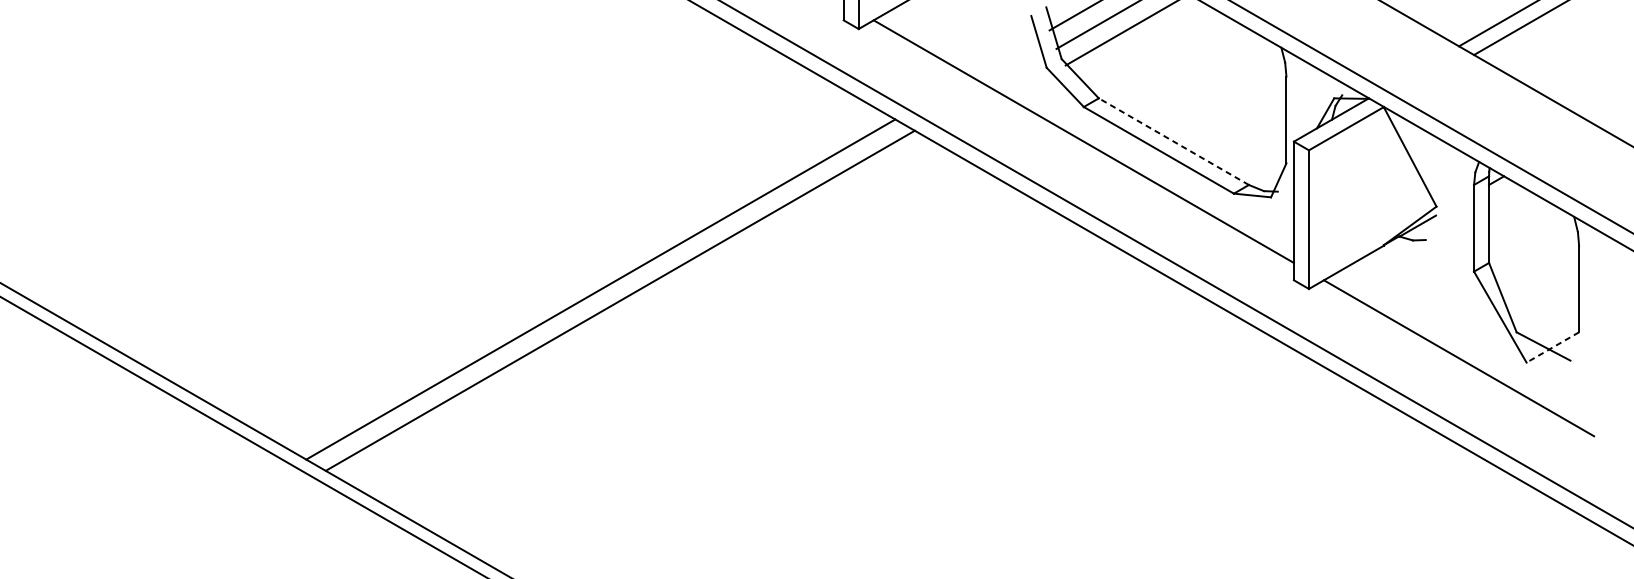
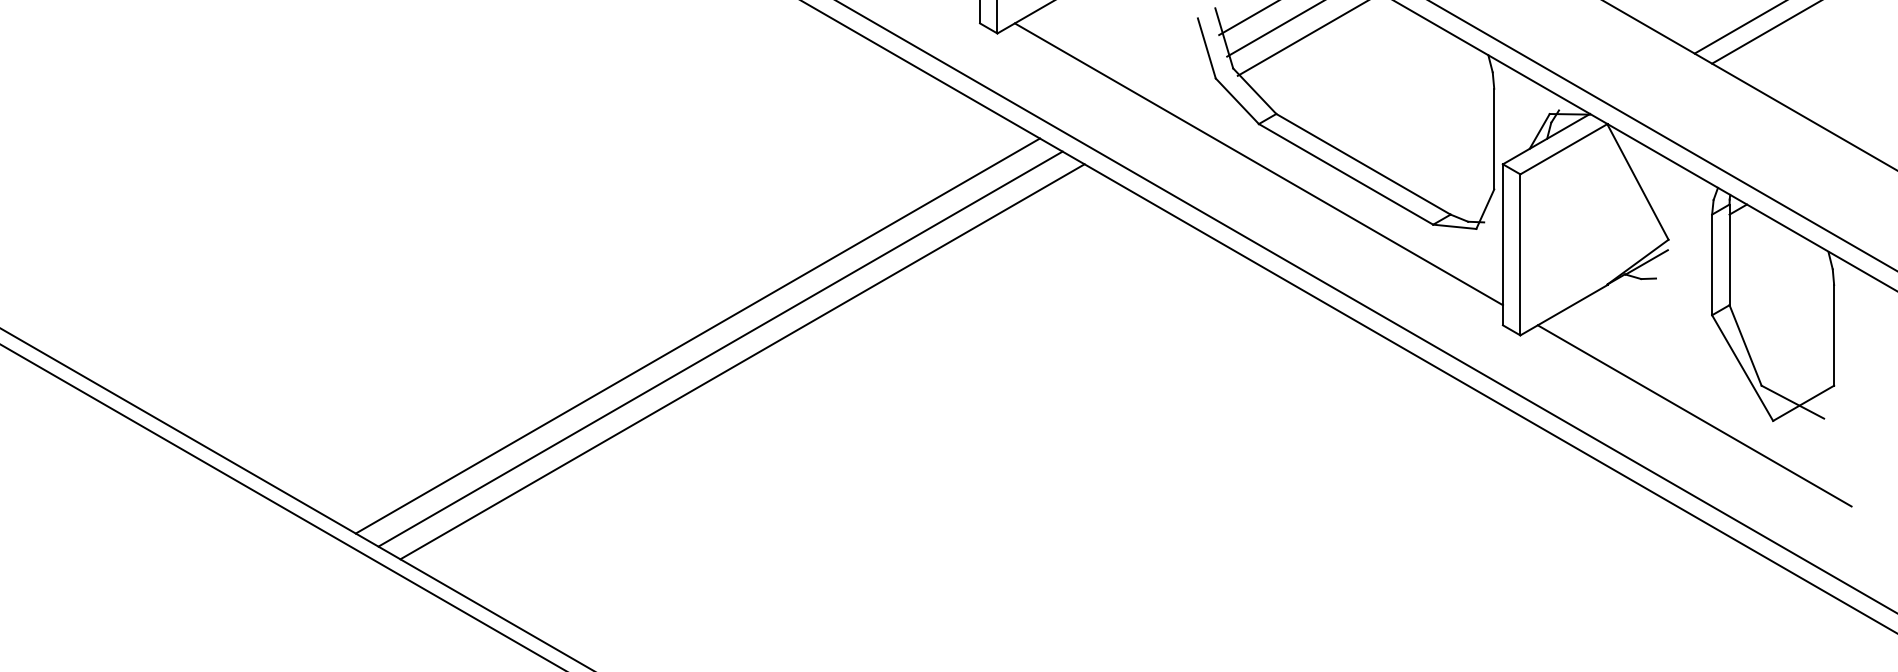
line: (1173, 141) -> (1363, 164), dashed -> solid
line: (639, 311) -> (742, 361), added
line: (1552, 347) -> (1803, 403), dashed -> solid

